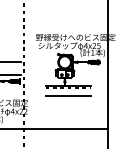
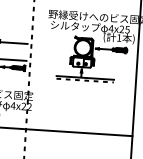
line: (67, 96) -> (83, 91), removed

